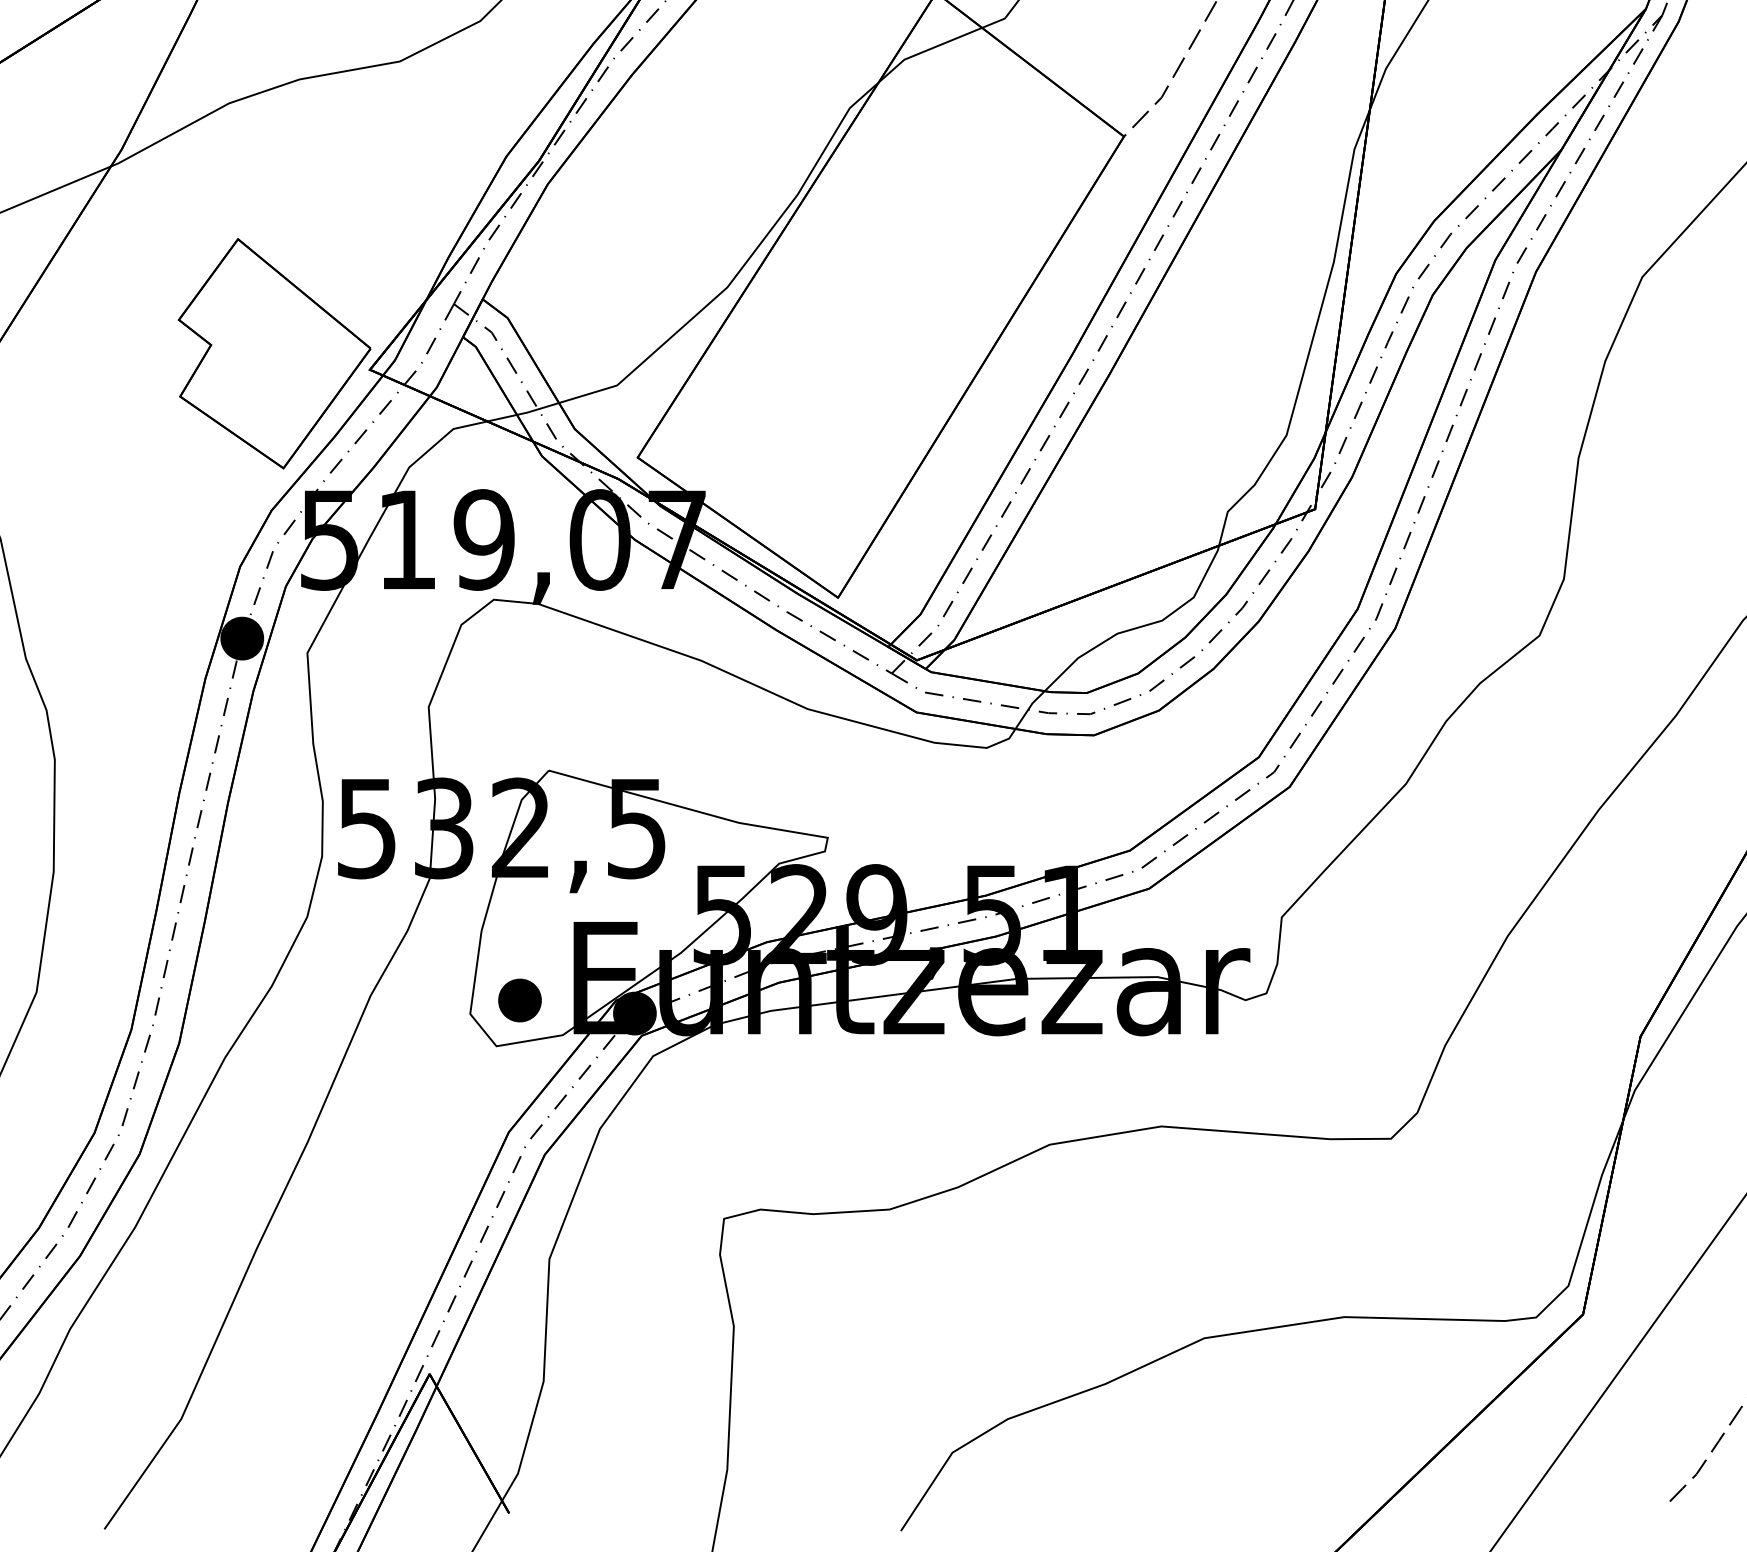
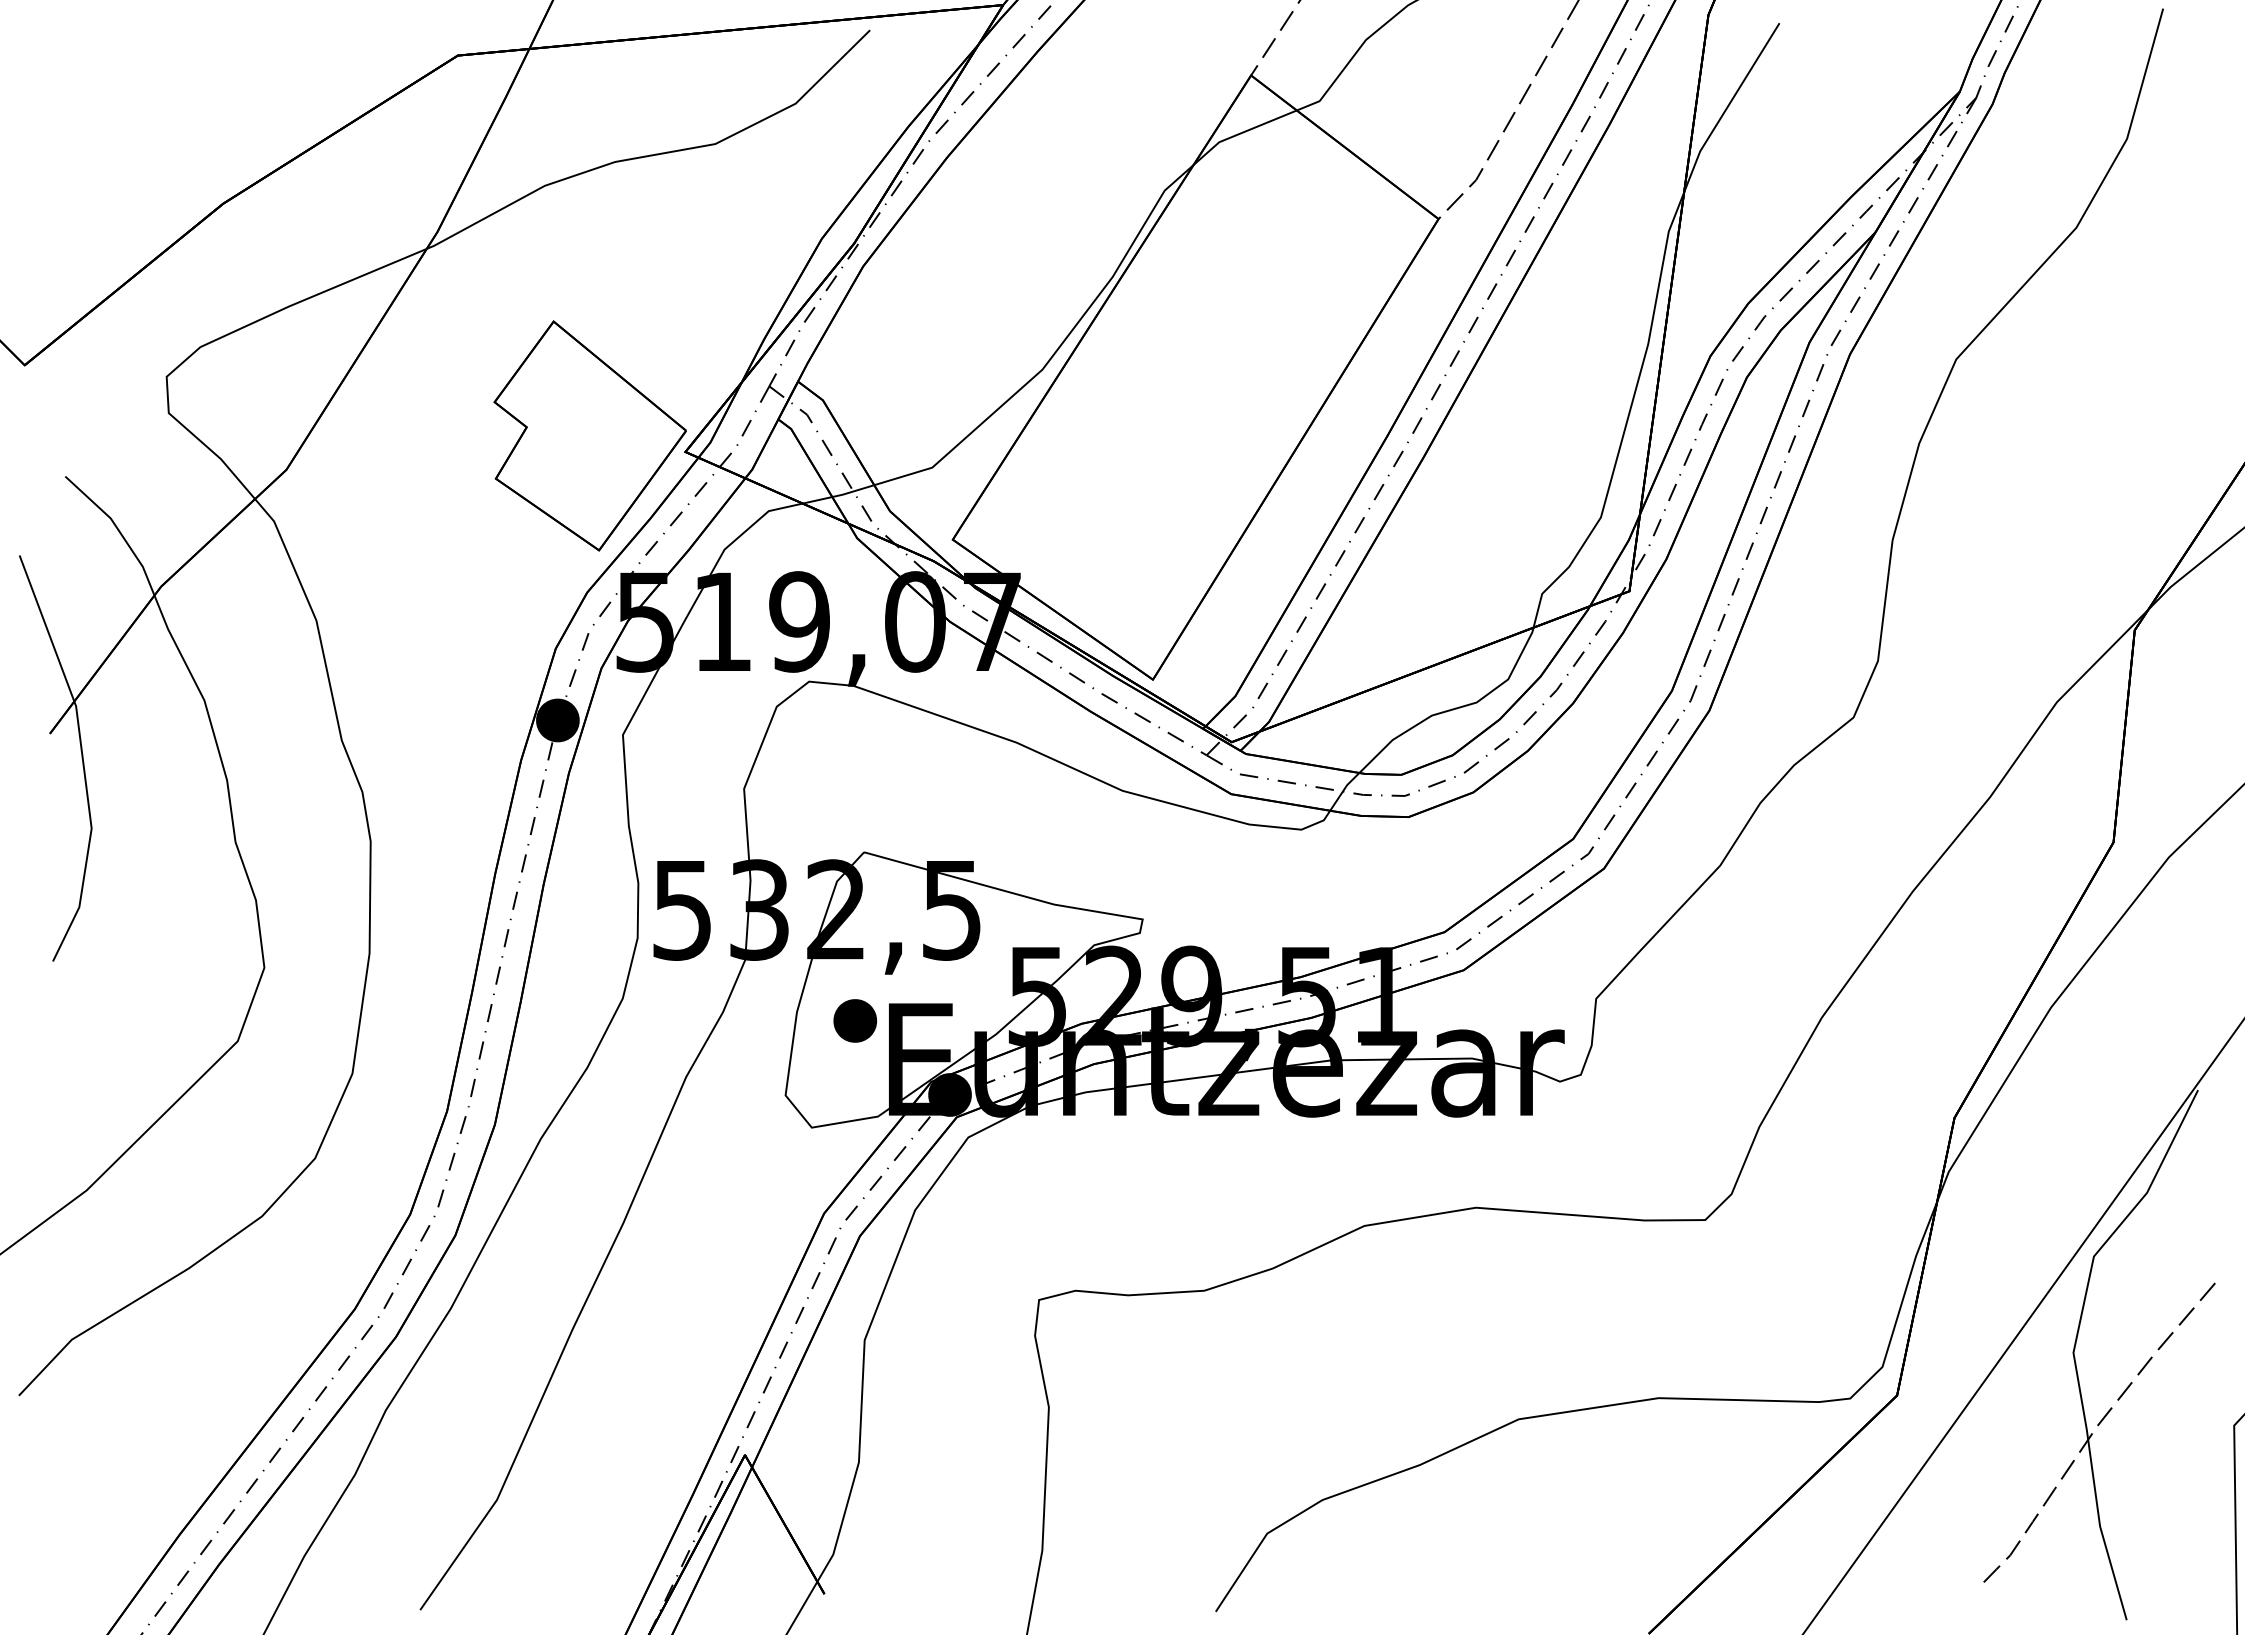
part: (519, 1000) -> (854, 1020), moved

